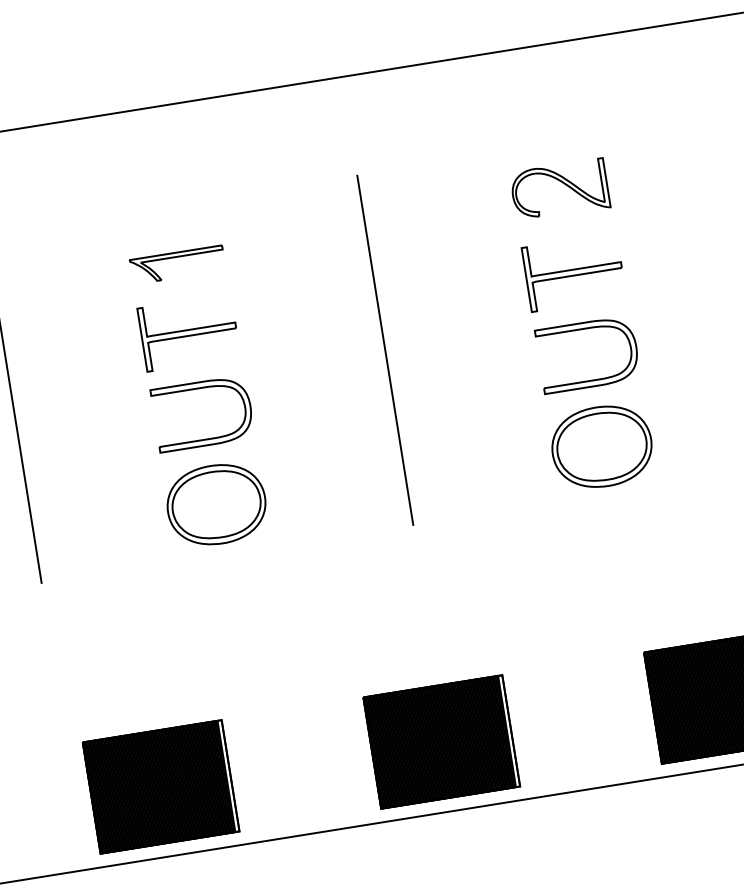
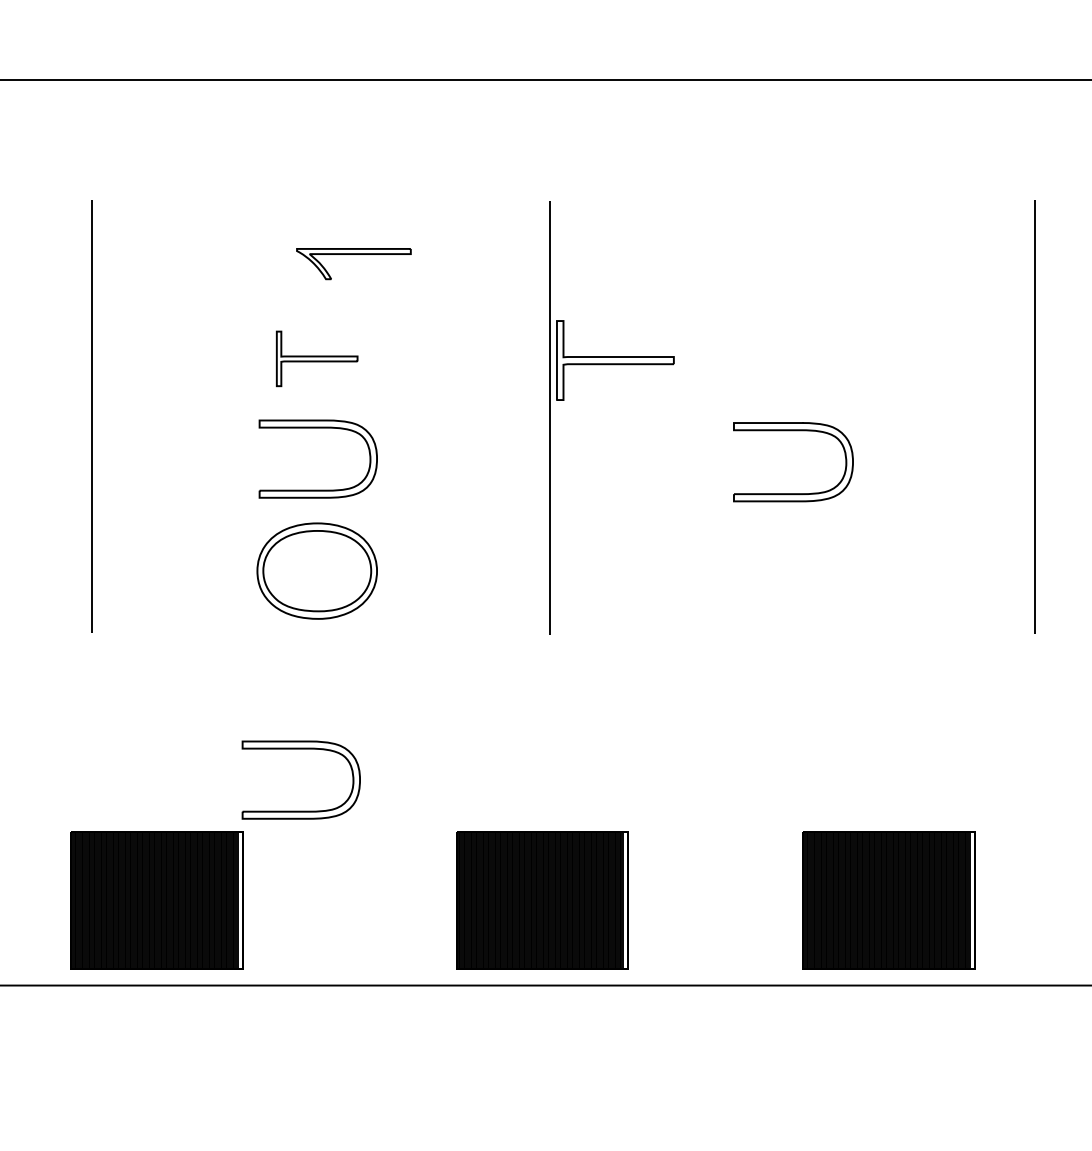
part: (563, 183) -> (796, 251), removed
part: (176, 257) -> (353, 254), moved
part: (574, 272) -> (615, 360), moved
part: (188, 332) -> (316, 358), size x0.7
part: (601, 446) -> (791, 575), removed
part: (226, 651) -> (300, 749), added
part: (160, 787) -> (156, 900), moved

